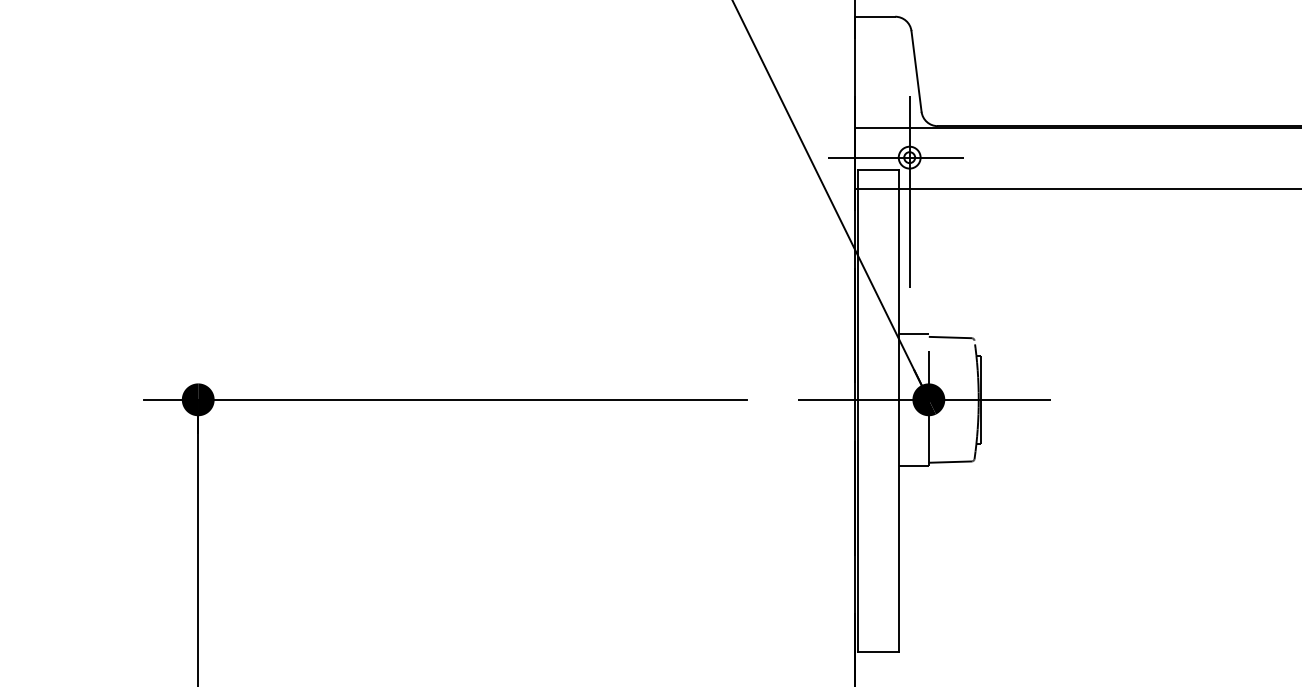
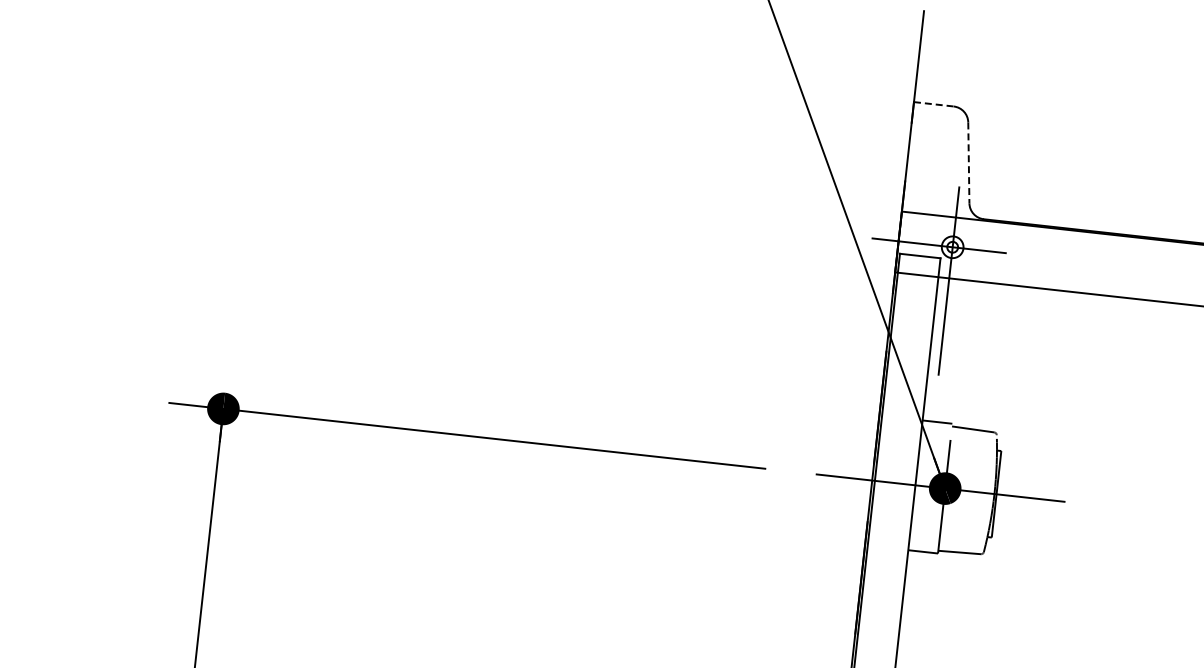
line: (875, 16) -> (934, 104), solid -> dashed
line: (916, 71) -> (968, 162), solid -> dashed

